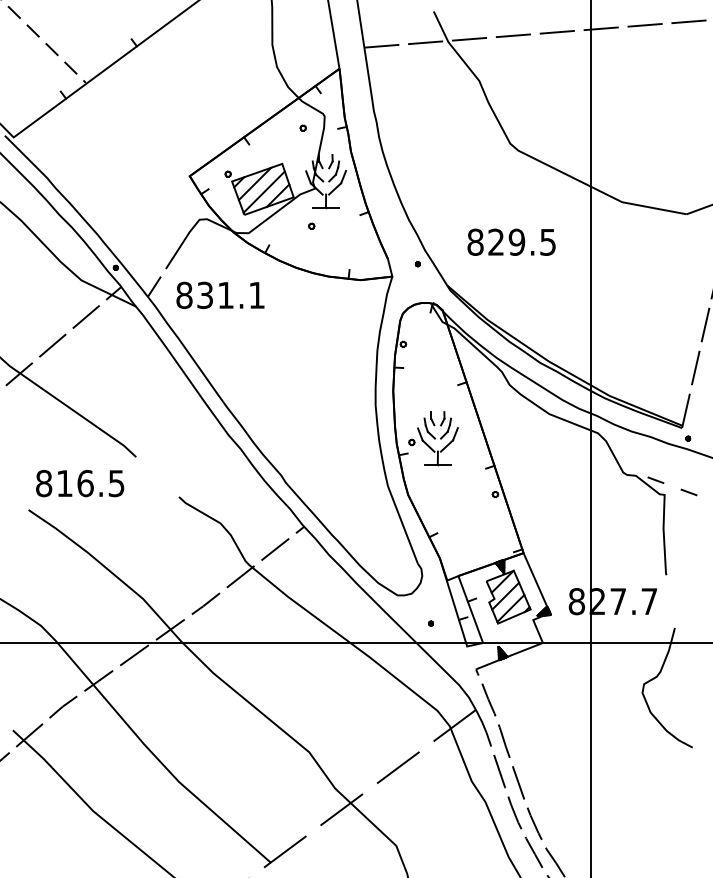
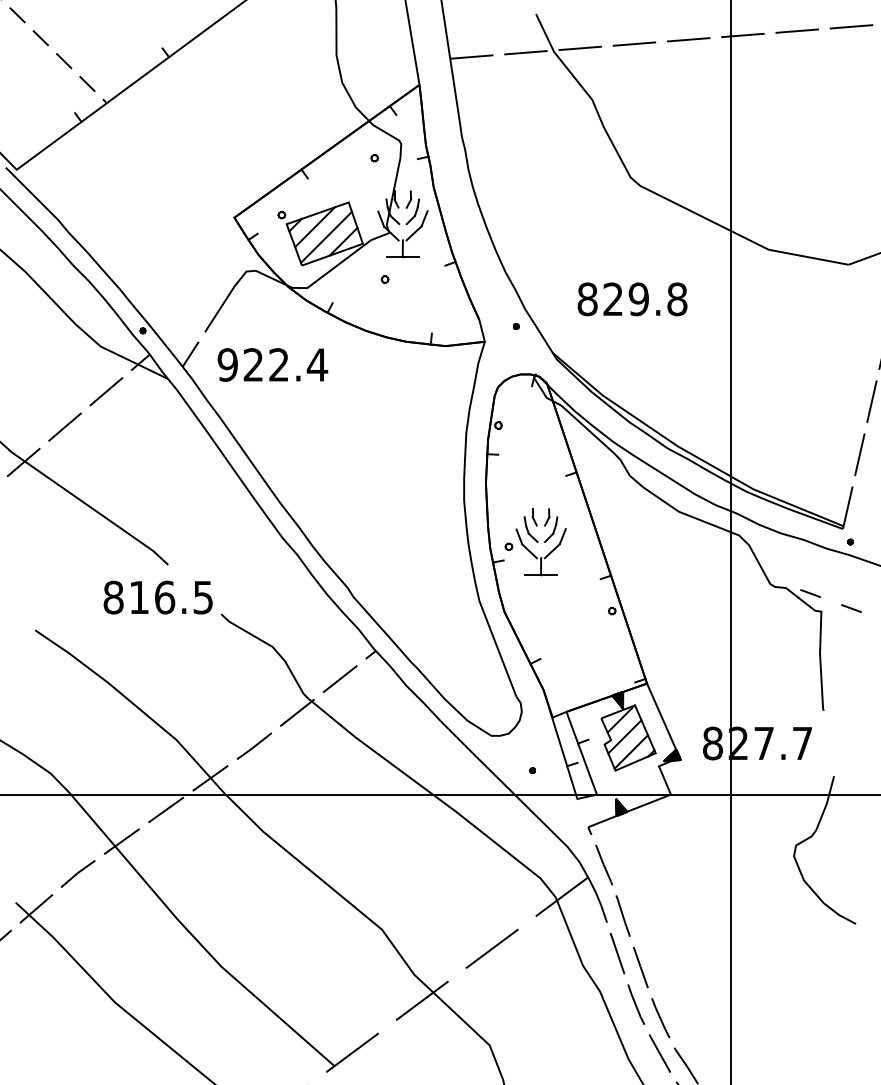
text: (548, 241) -> (677, 298), 829.5 -> 829.8
text: (220, 295) -> (272, 365), 831.1 -> 922.4
text: (80, 483) -> (158, 597), moved

